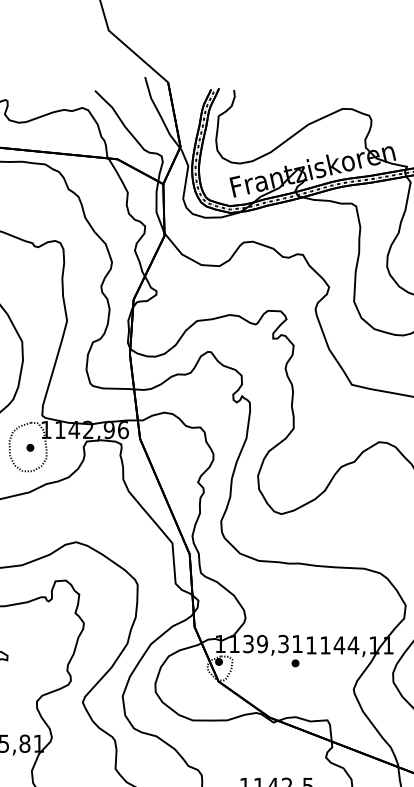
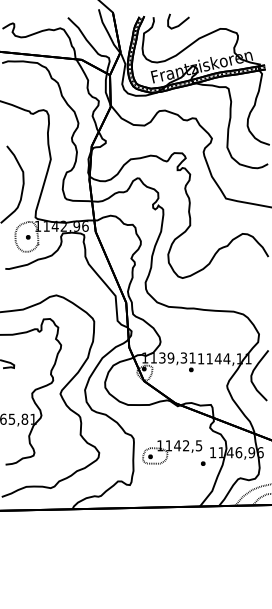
curve: (277, 100) -> (180, 23), added

